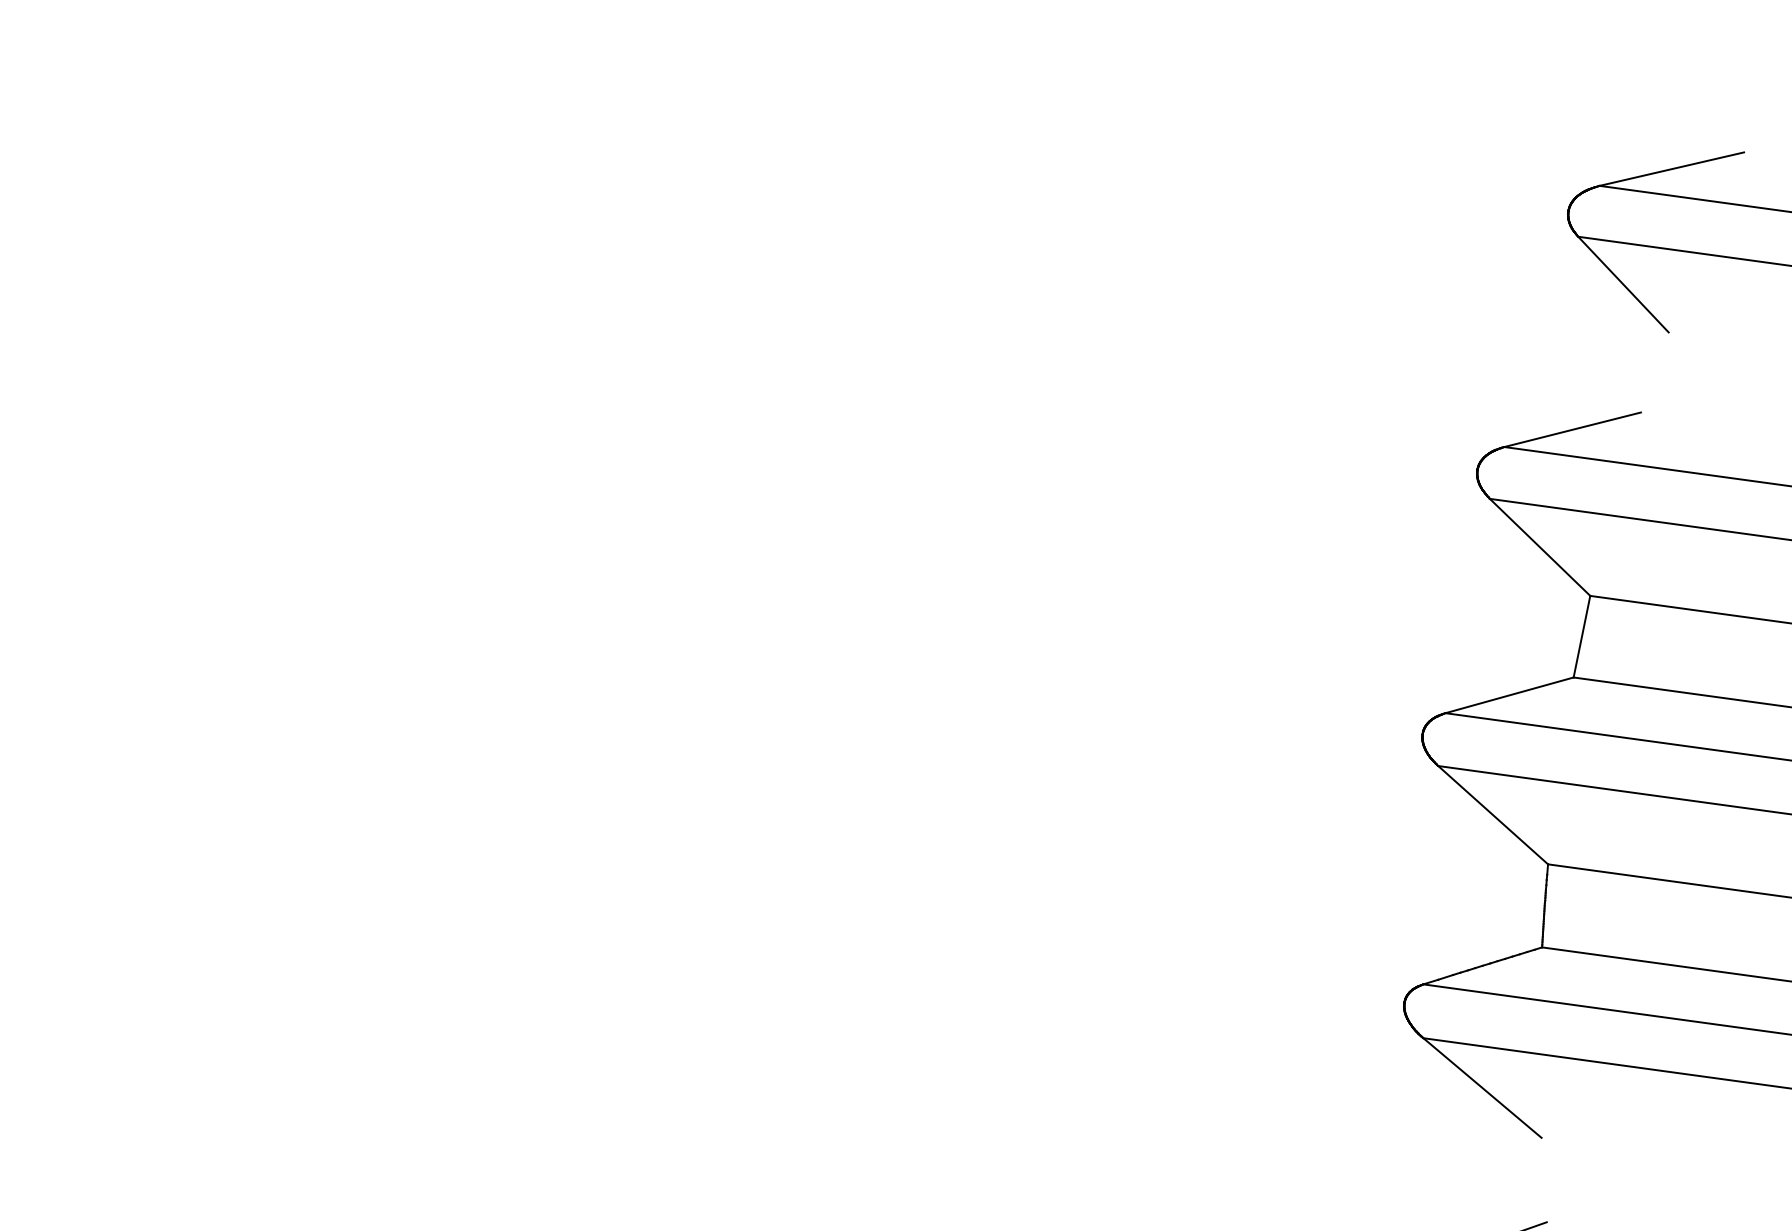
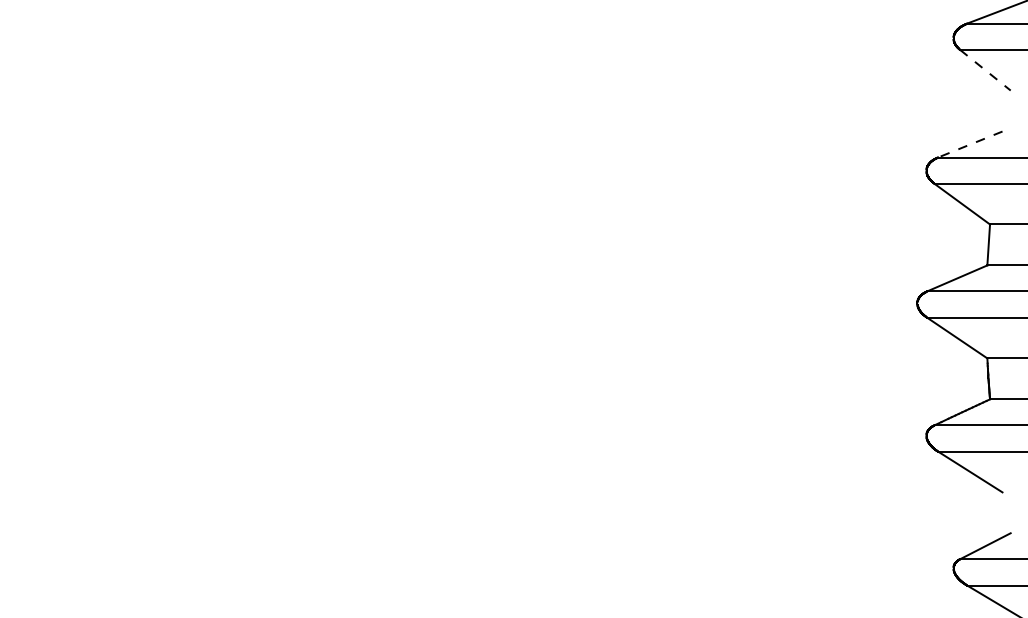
line: (1623, 285) -> (985, 70), solid -> dashed
line: (1573, 429) -> (970, 144), solid -> dashed

